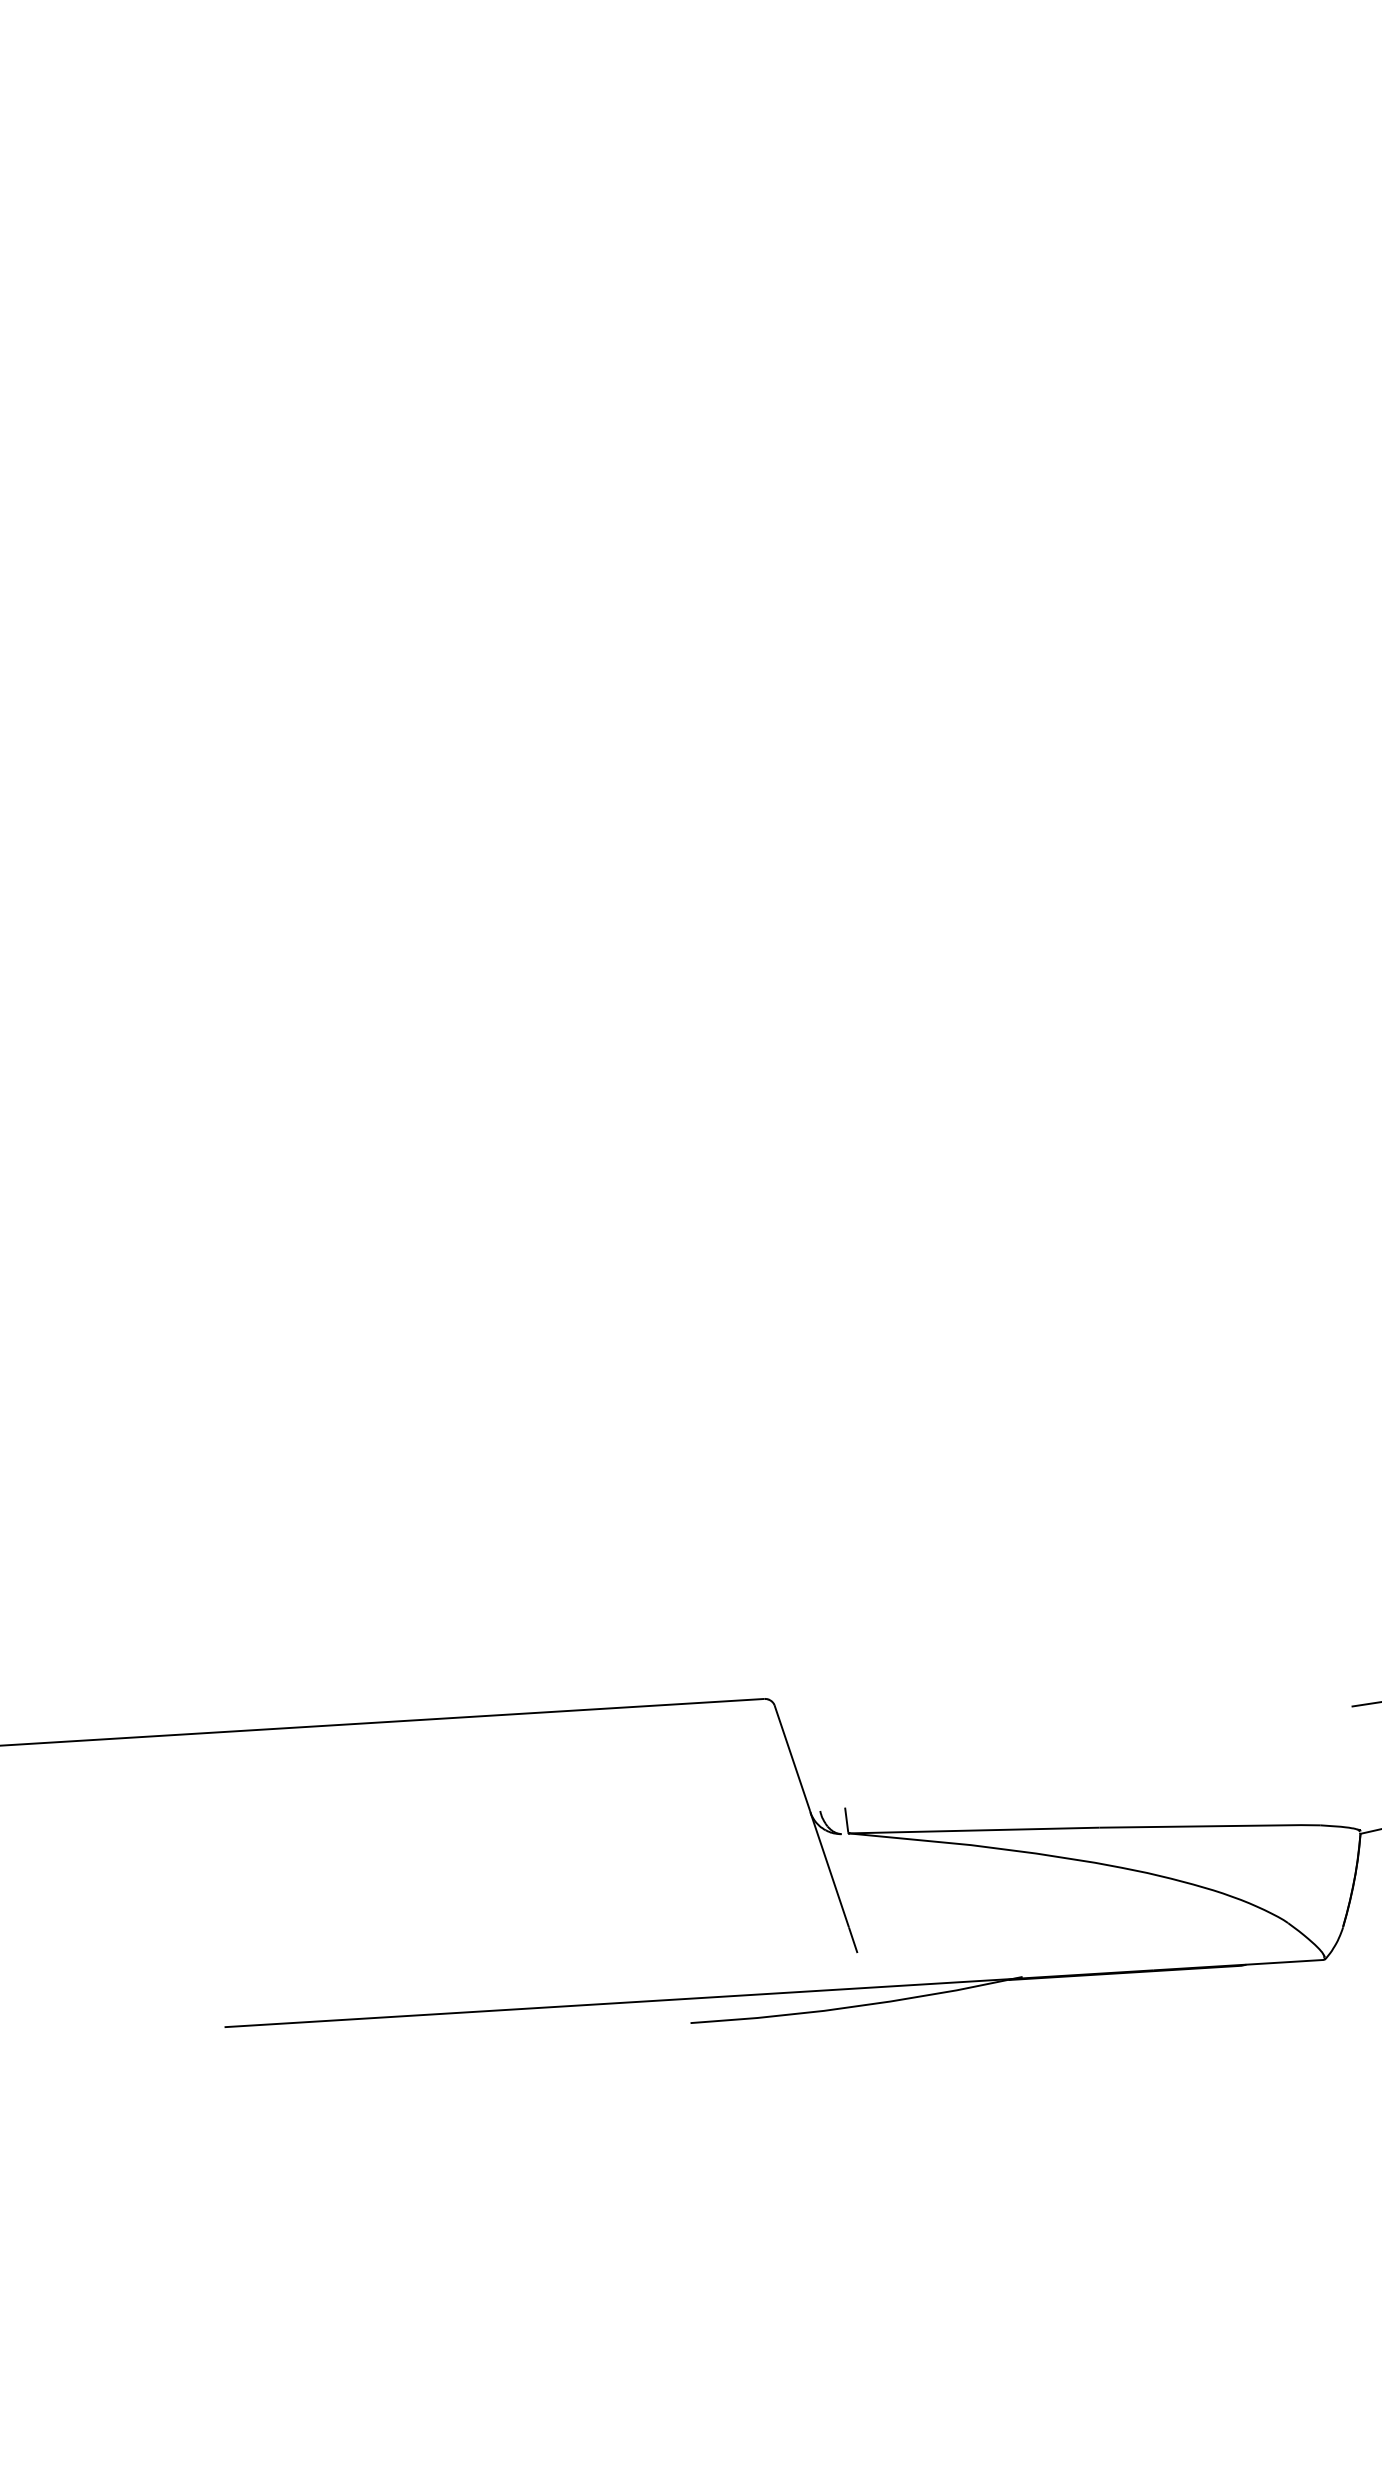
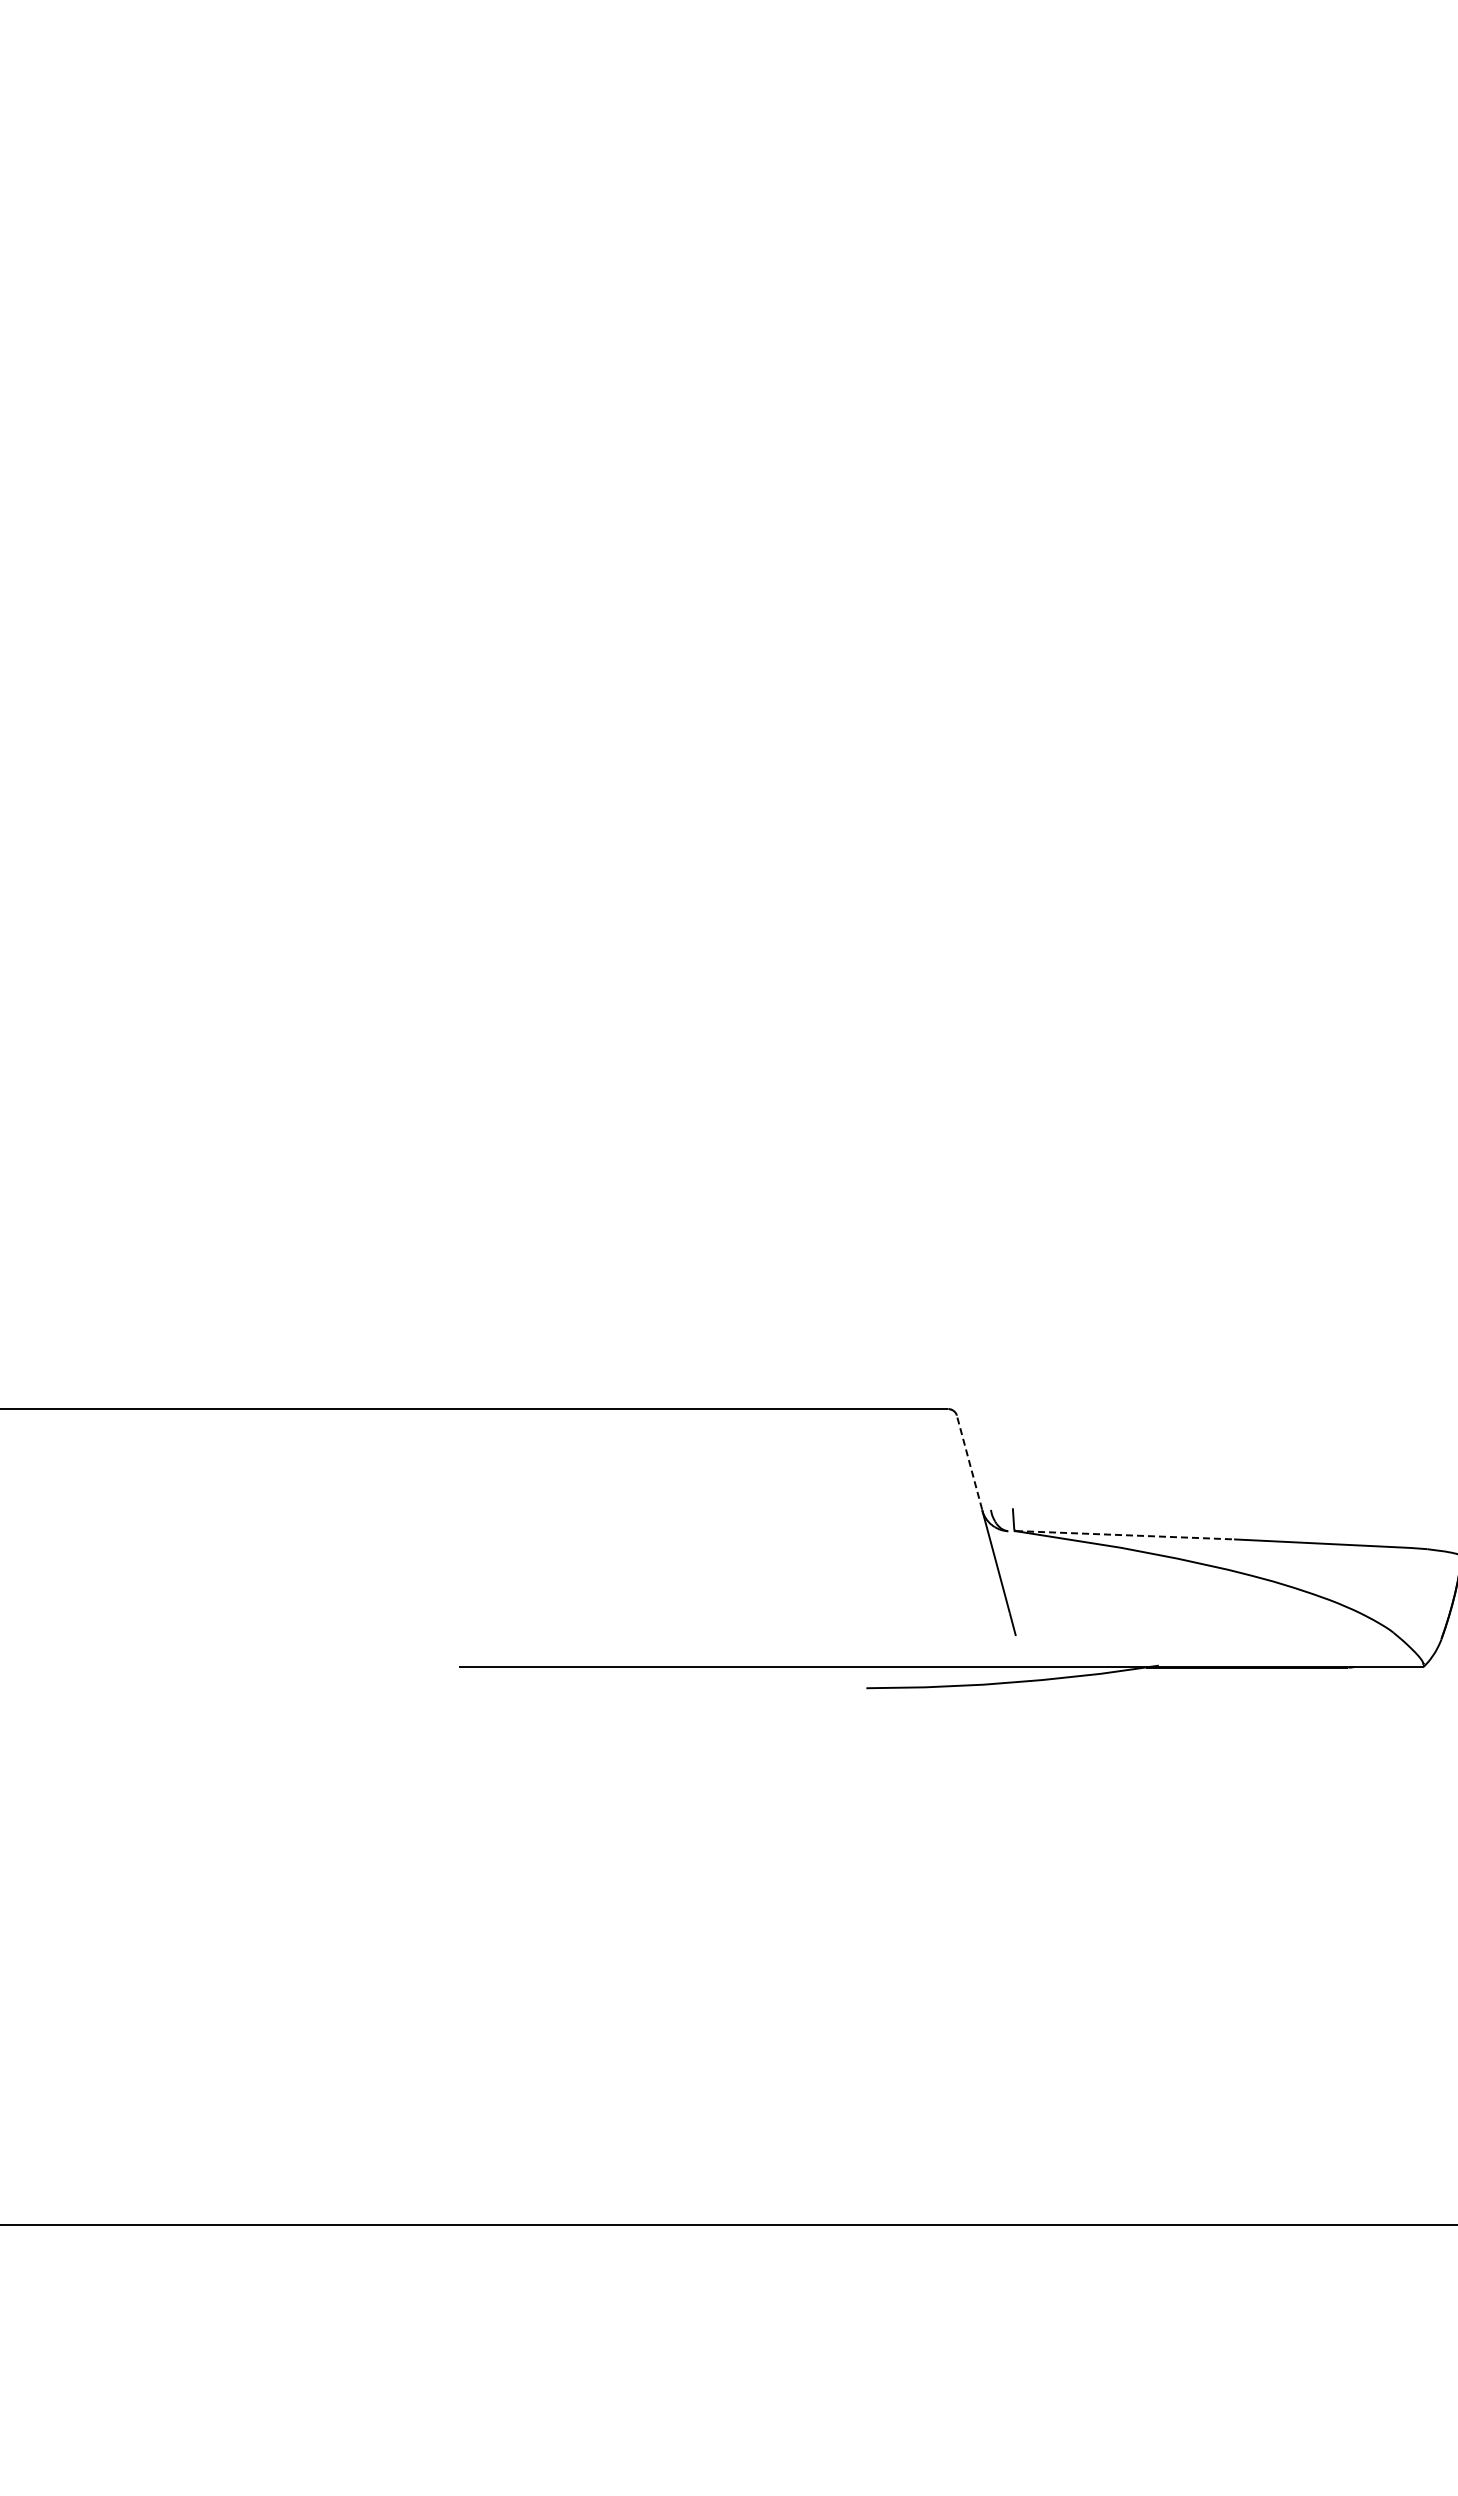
line: (792, 1758) -> (969, 1462), solid -> dashed
line: (975, 1830) -> (1125, 1535), solid -> dashed

